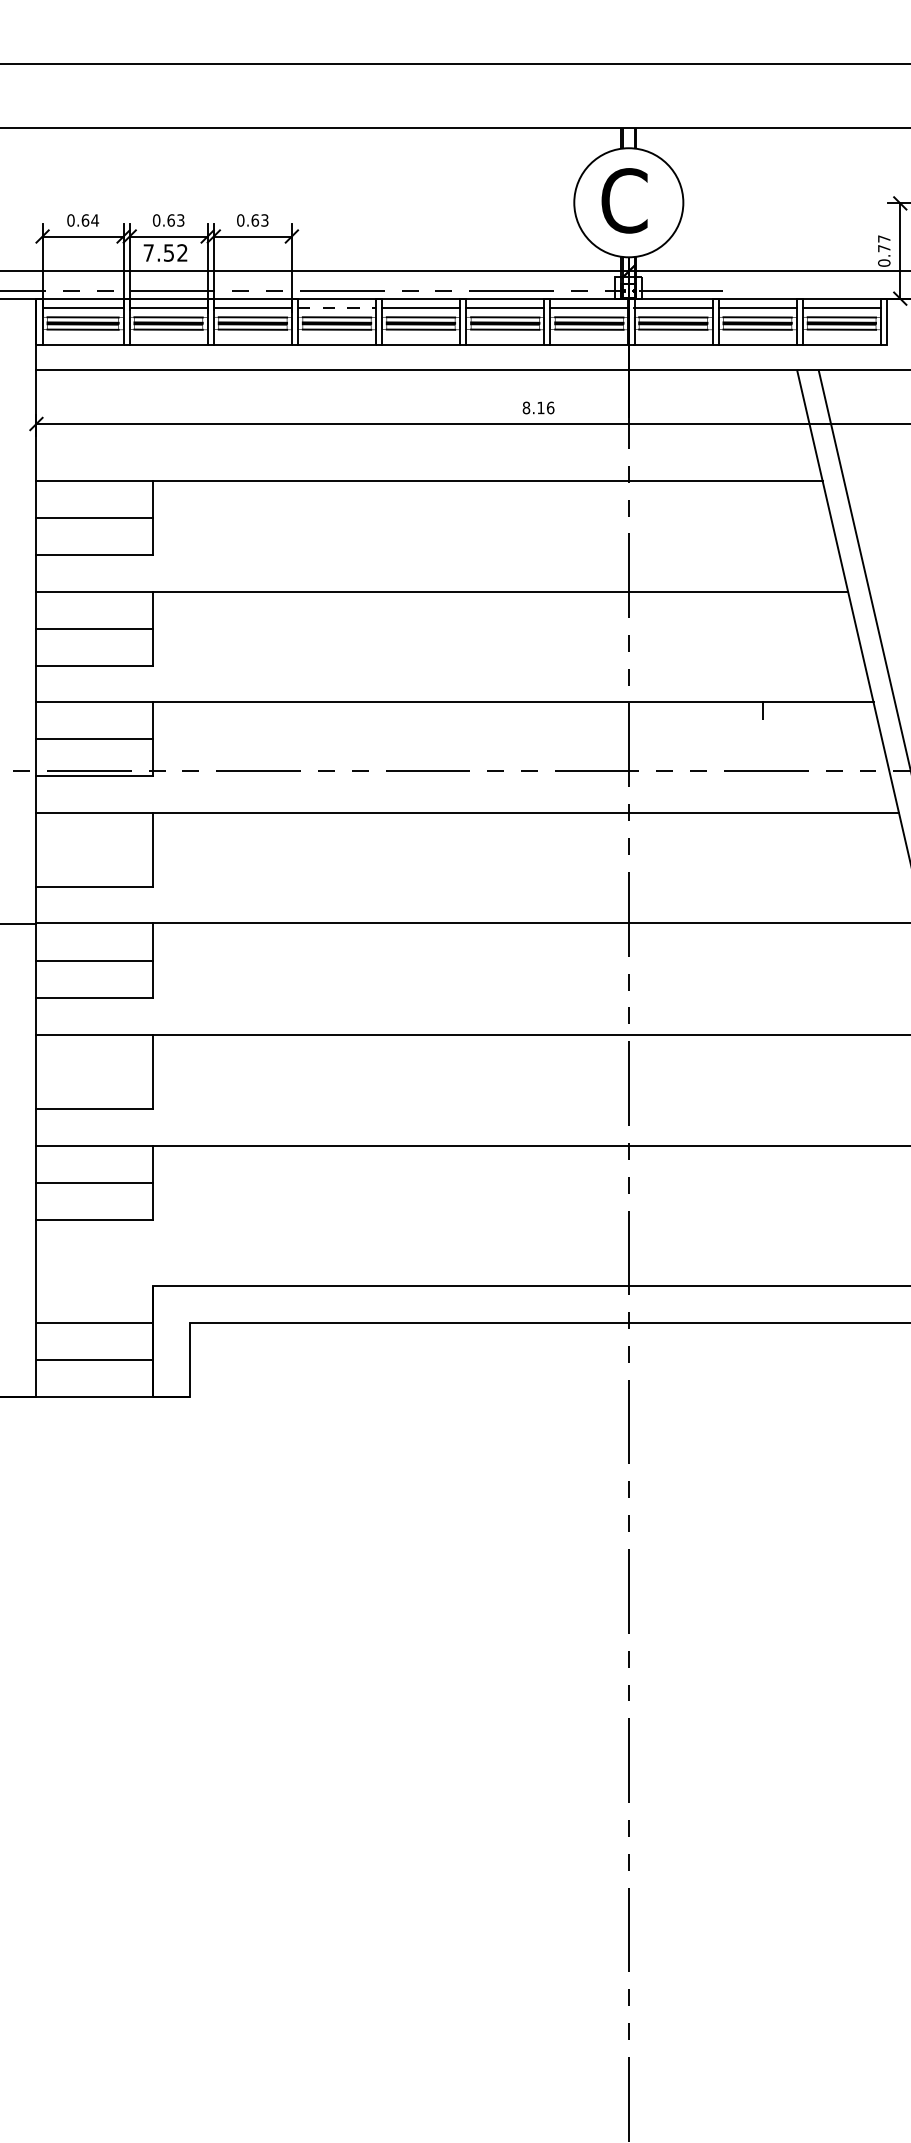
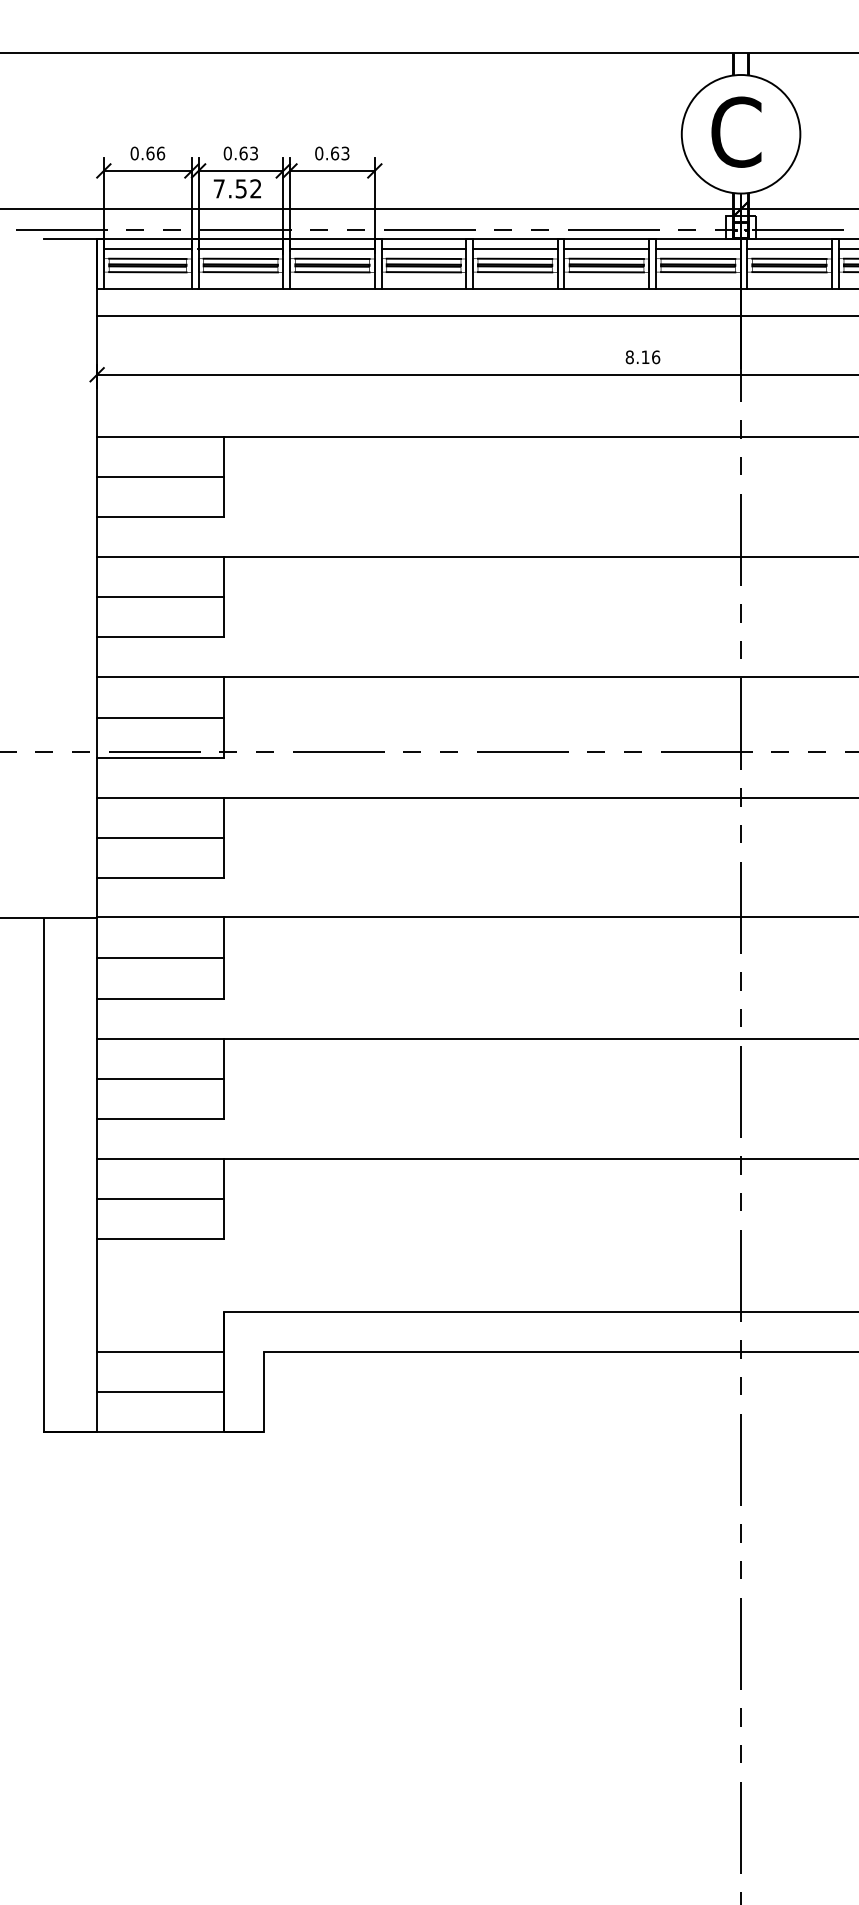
text: (95, 220) -> (161, 153), 0.64 -> 0.66
line: (337, 308) -> (424, 249), dashed -> solid
line: (94, 850) -> (160, 838), added
line: (94, 1071) -> (160, 1078), added

